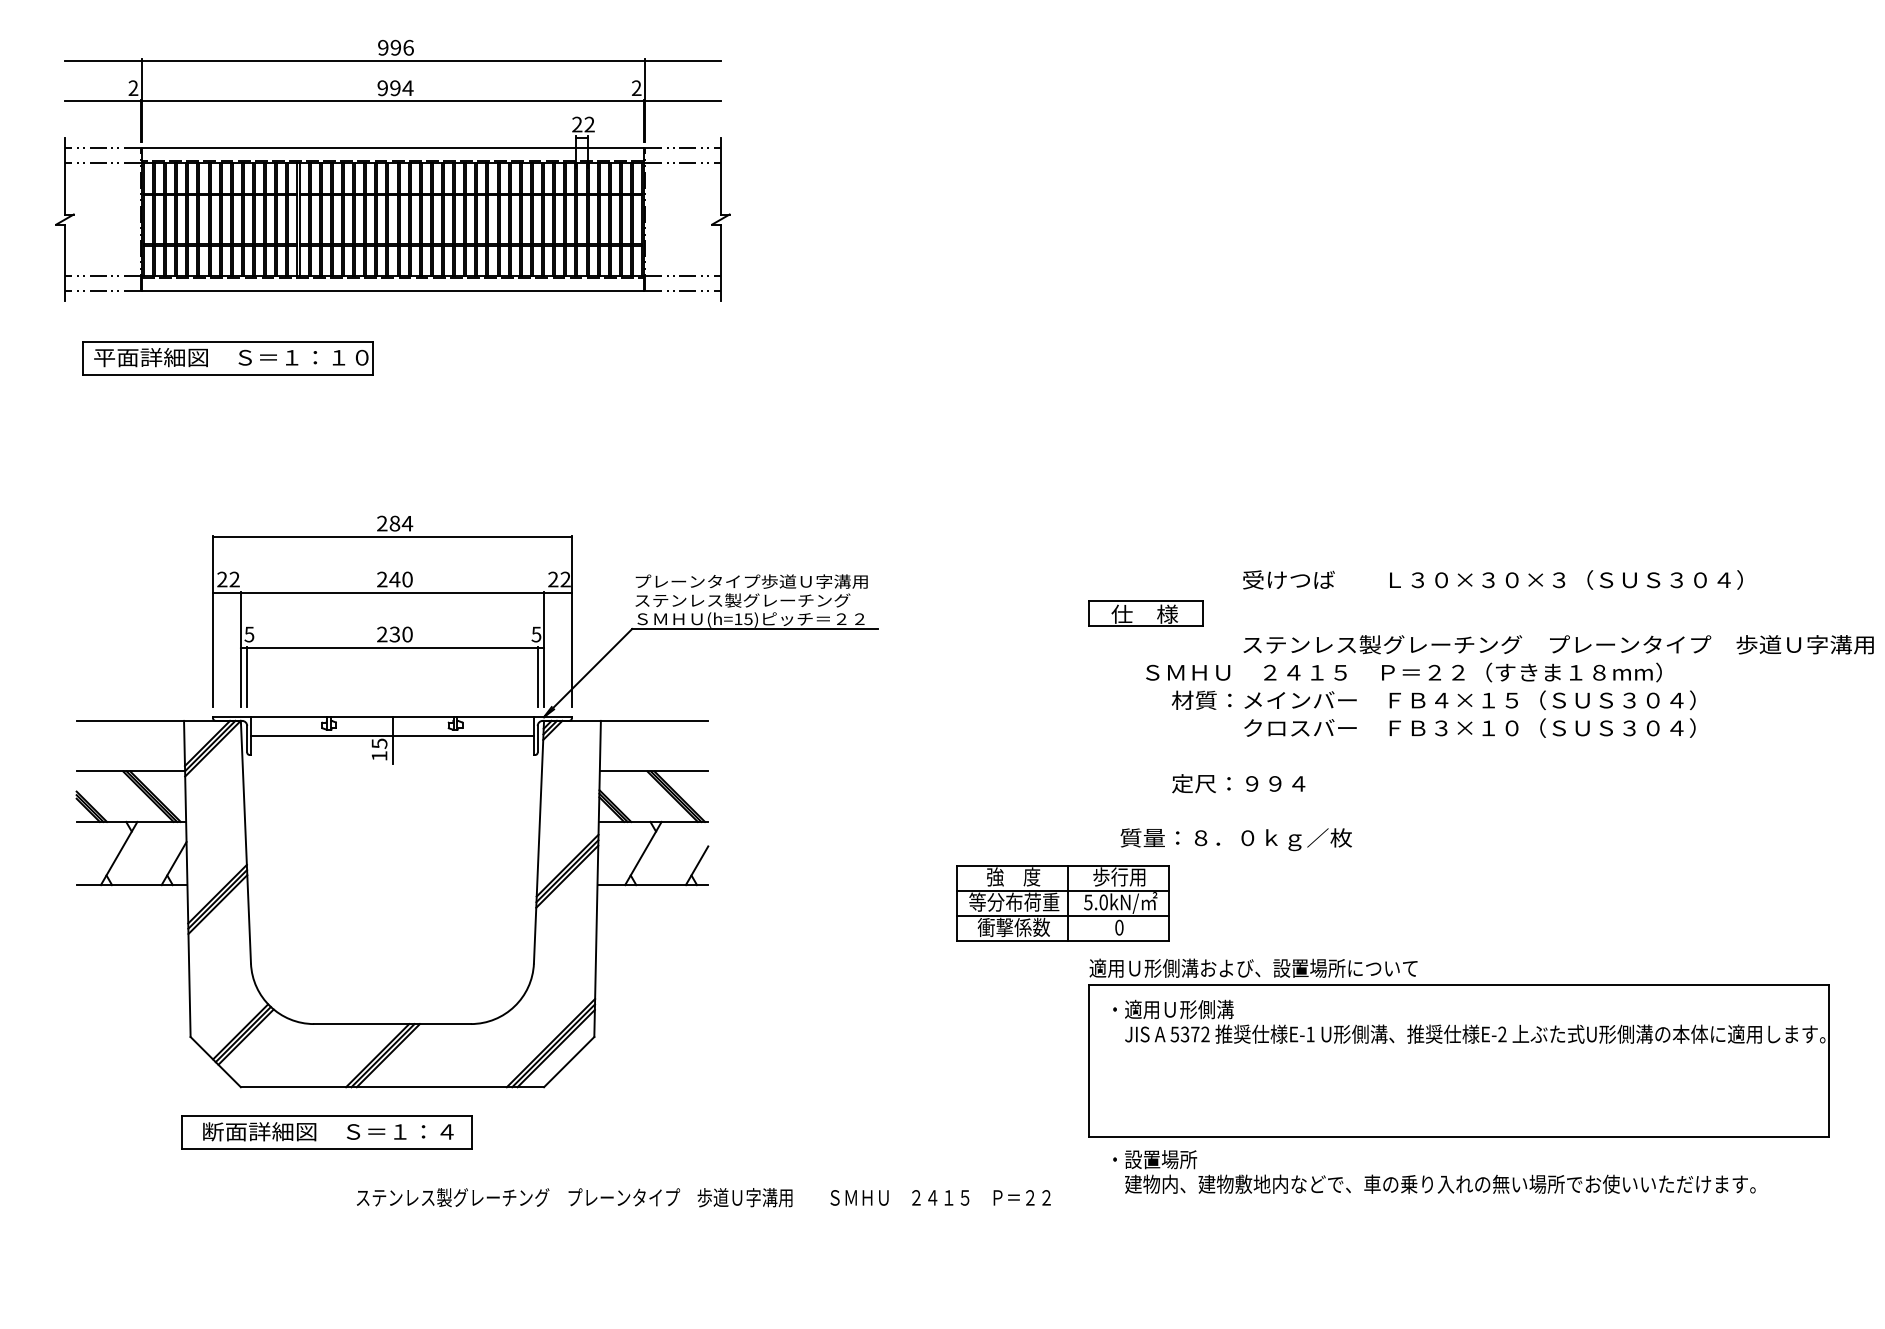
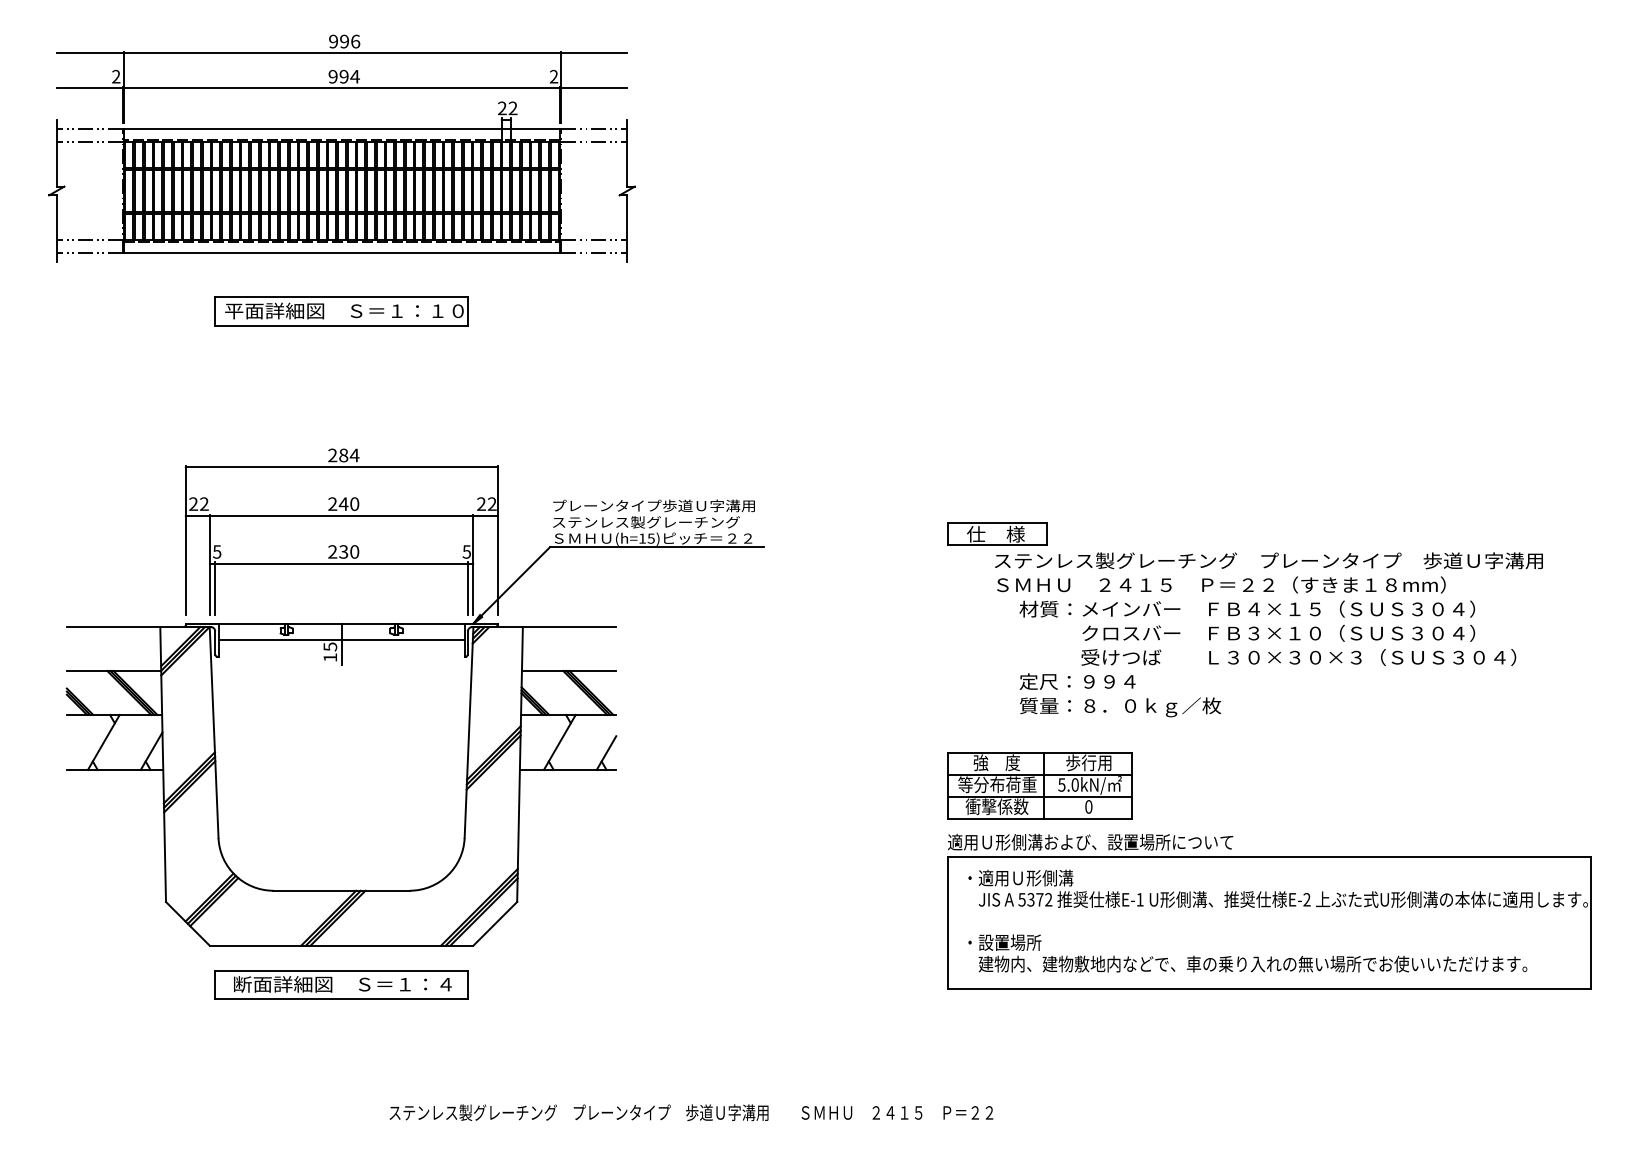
part: (227, 358) -> (341, 311), moved
text: (1492, 579) -> (1298, 657), moved
text: (1558, 644) -> (1268, 560), moved
text: (1236, 839) -> (1120, 707), moved
part: (1062, 903) -> (1039, 785), moved
part: (326, 1131) -> (341, 984), moved
text: (1433, 1172) -> (1247, 953), moved
text: (703, 1197) -> (691, 1112), moved

